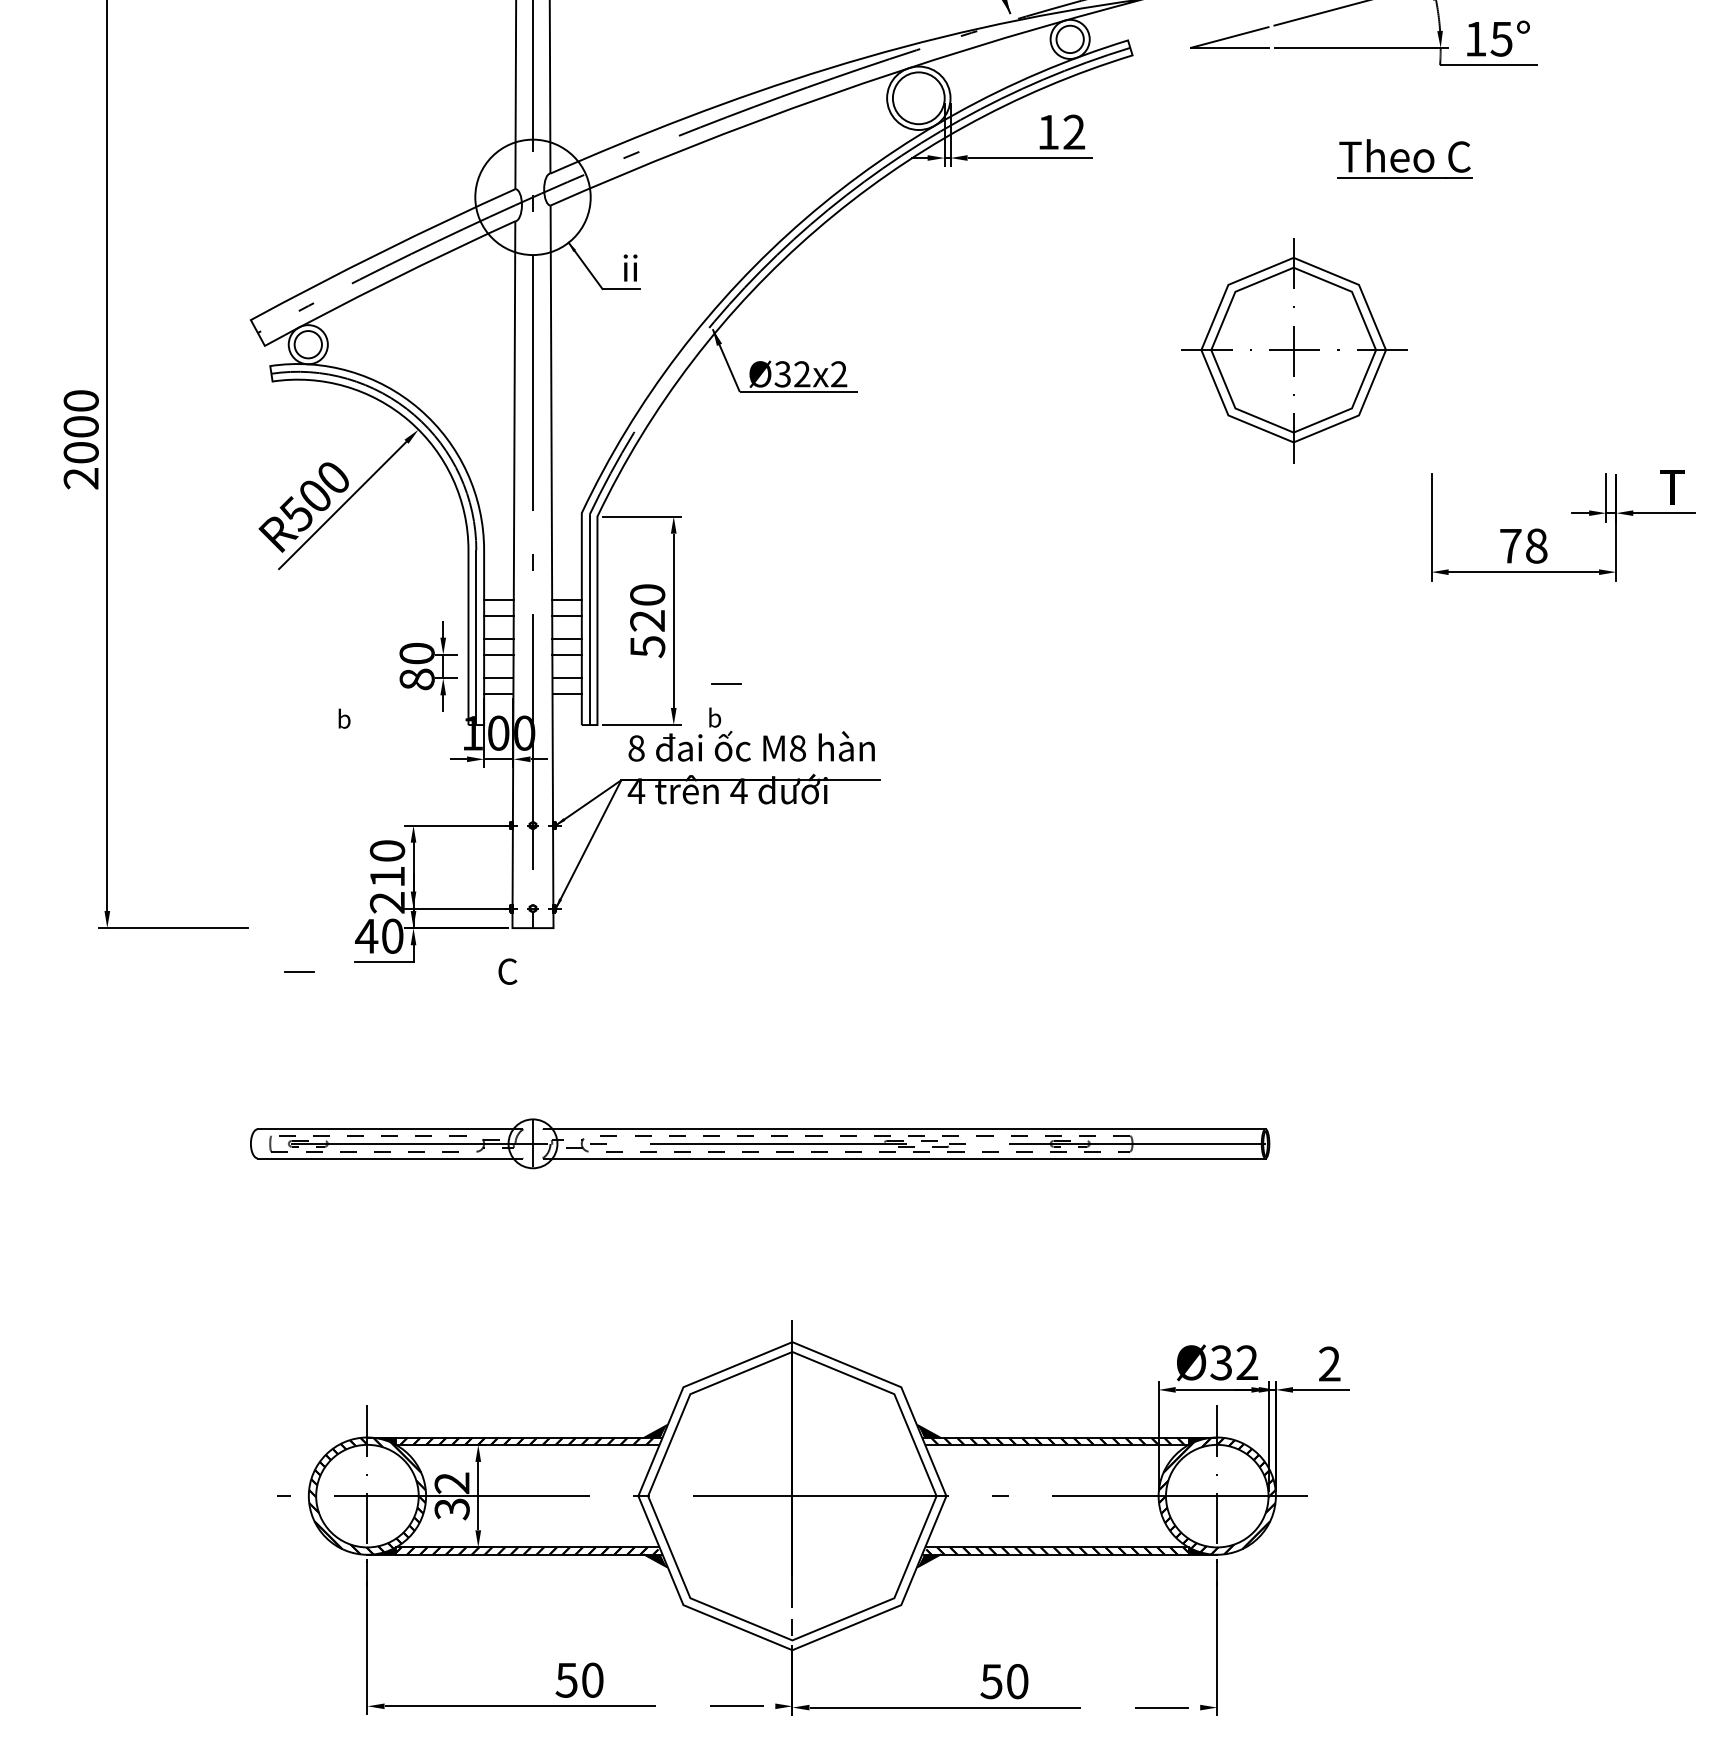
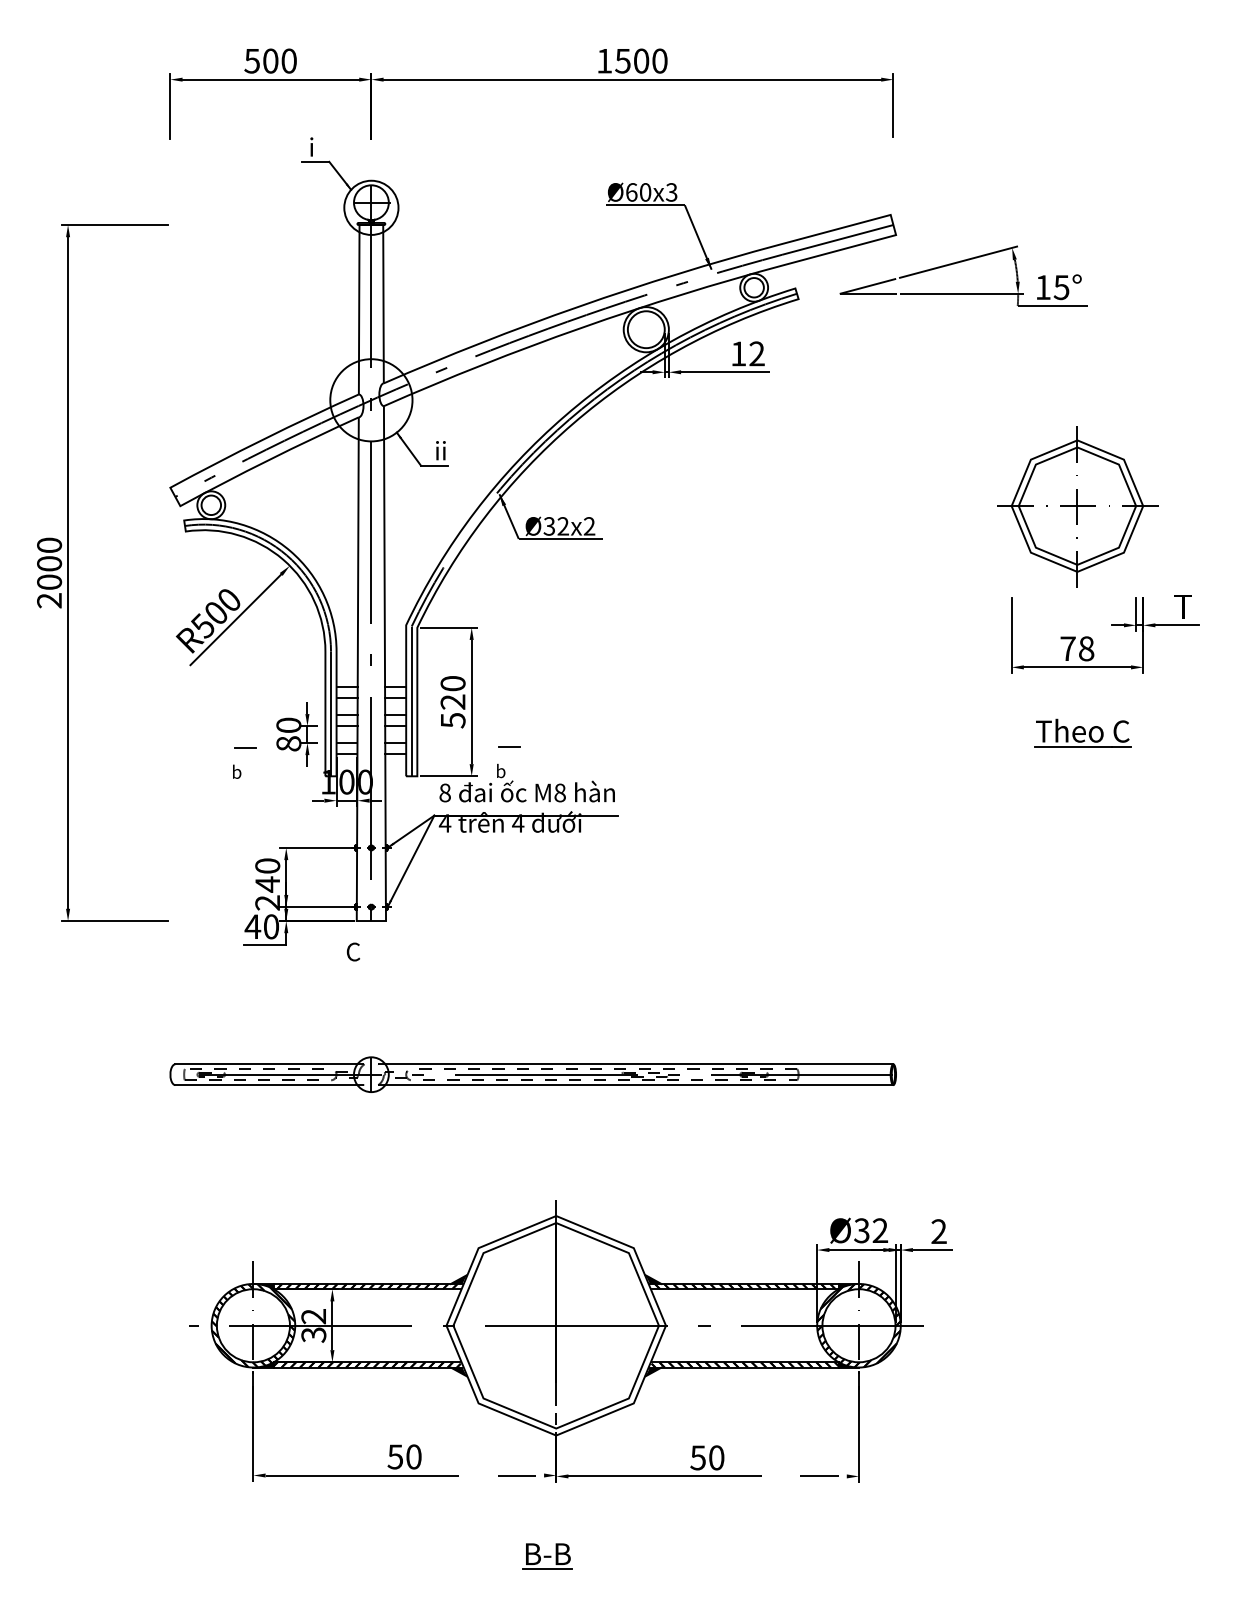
part: (1404, 158) -> (1082, 732), moved
part: (1293, 350) -> (1077, 506), moved
text: (387, 876) -> (267, 884), 210 -> 240
line: (300, 970) -> (245, 747), moved

